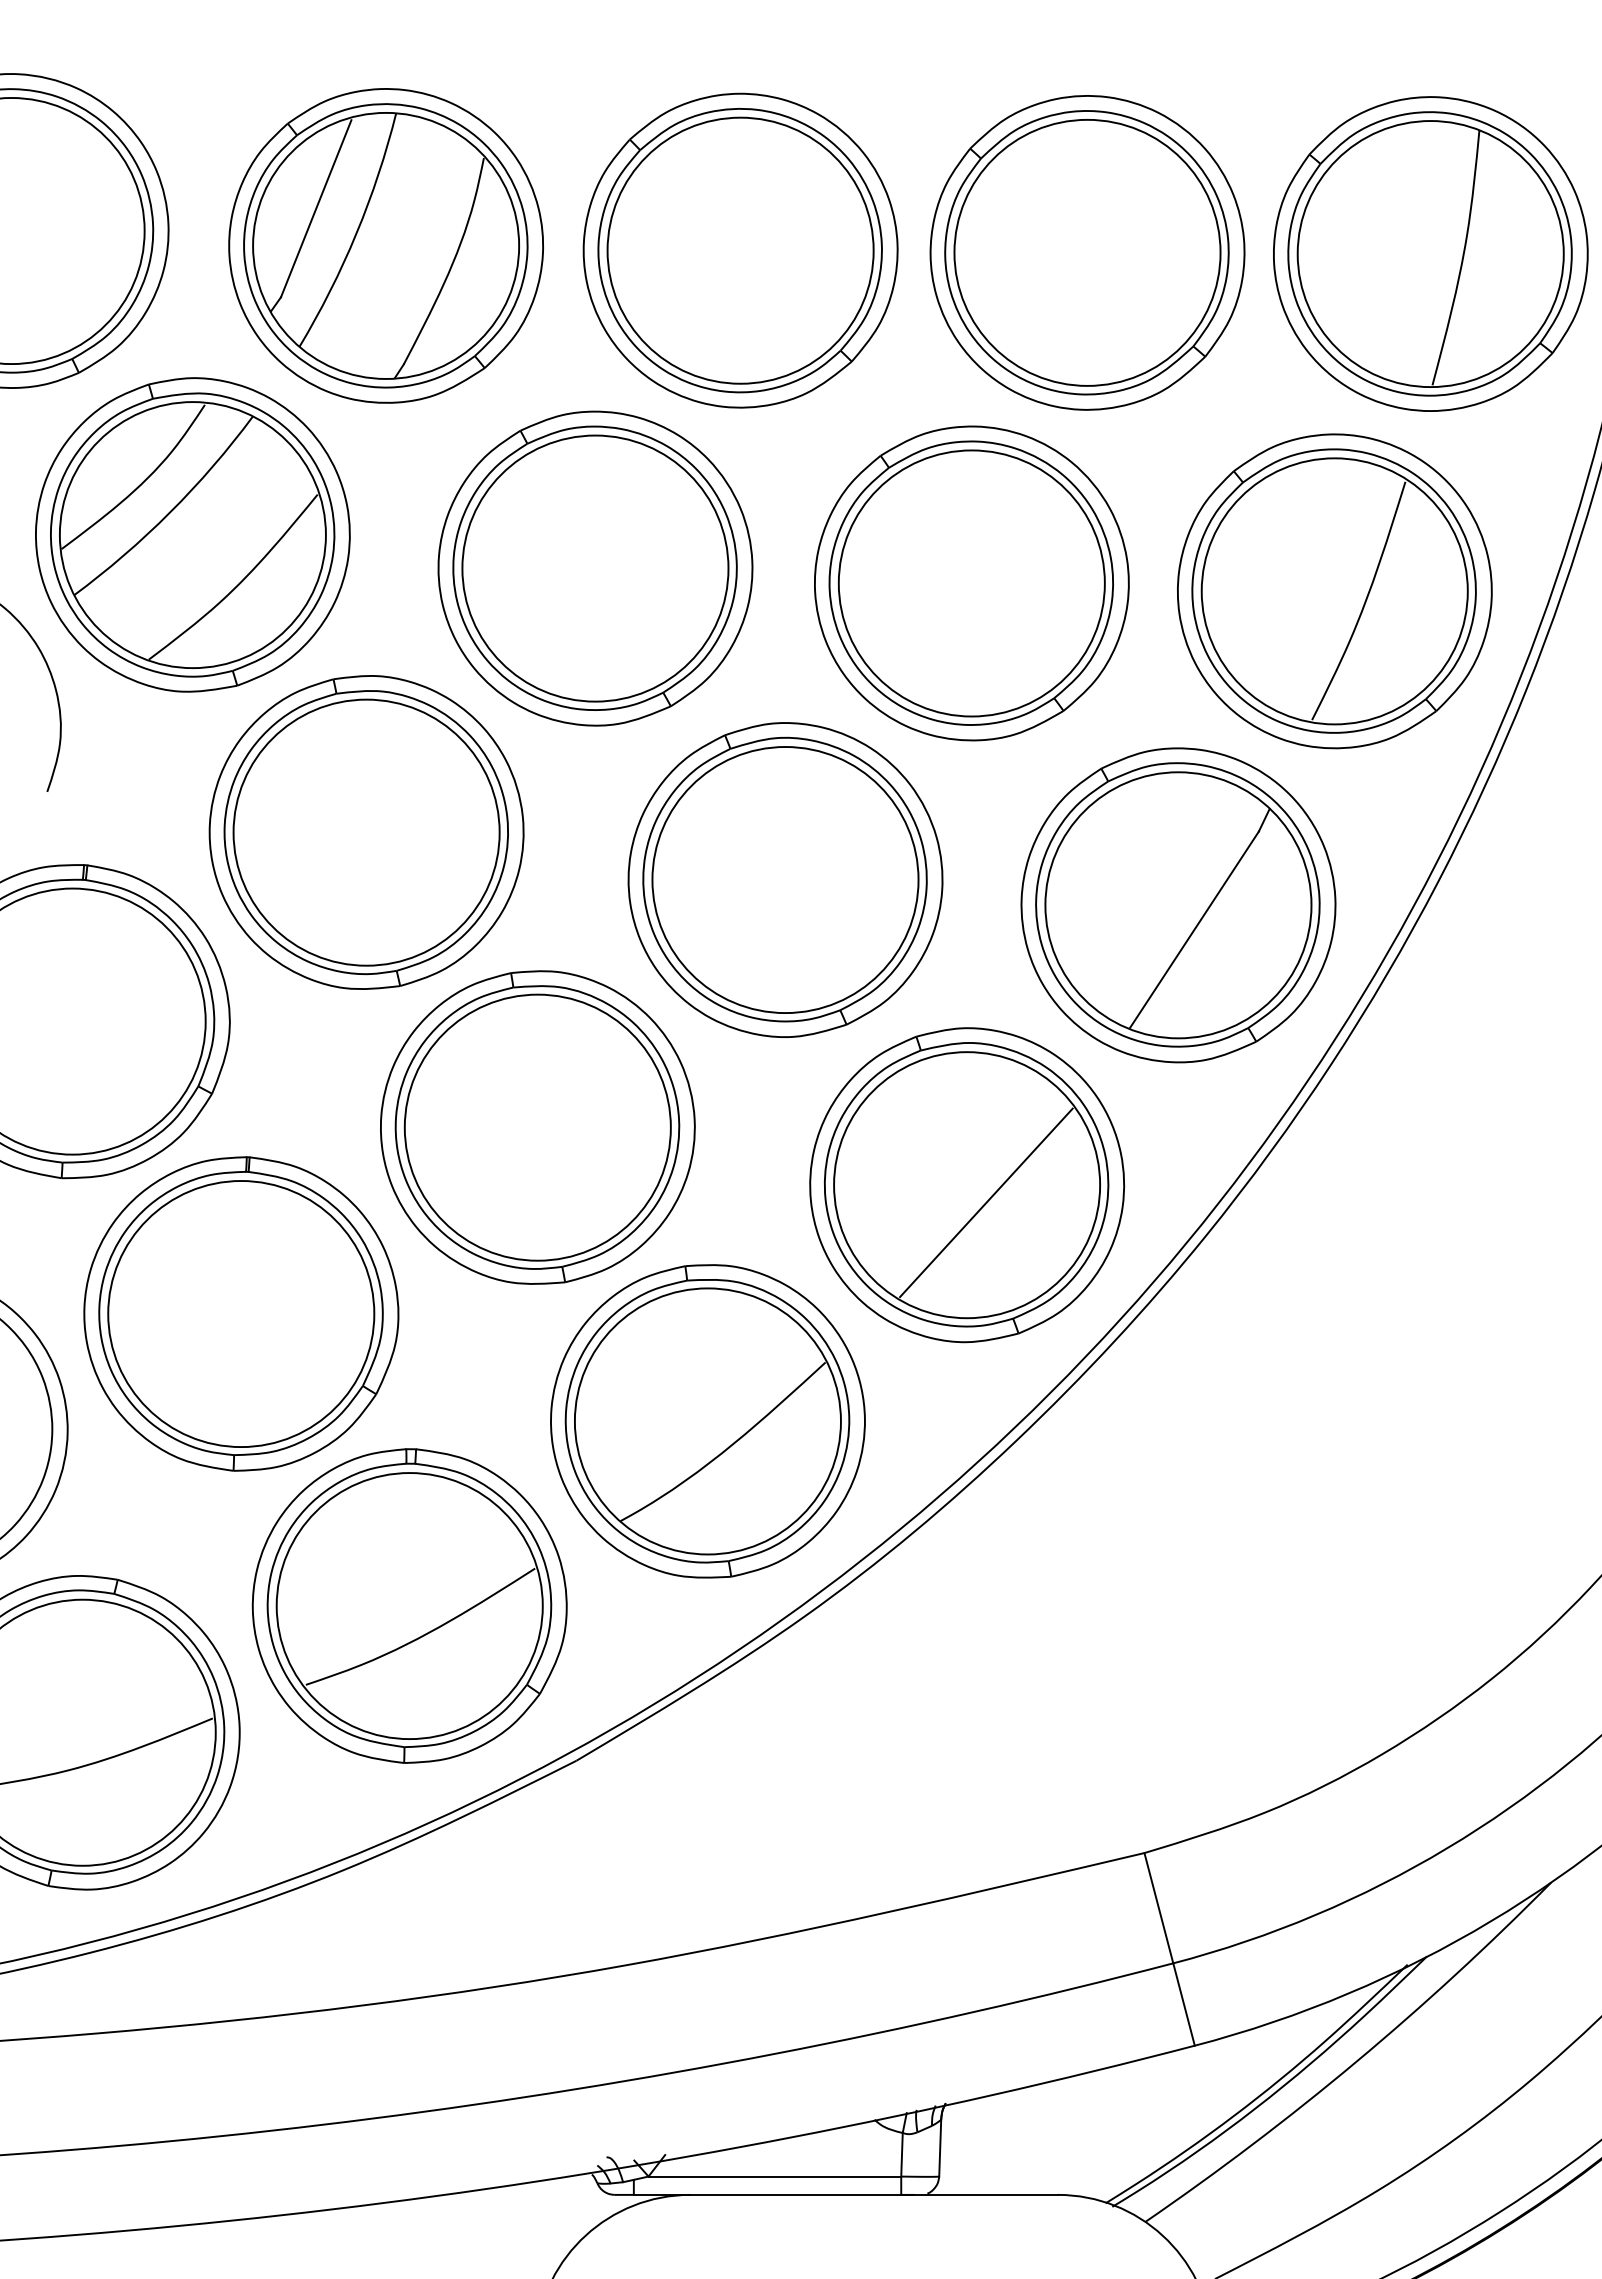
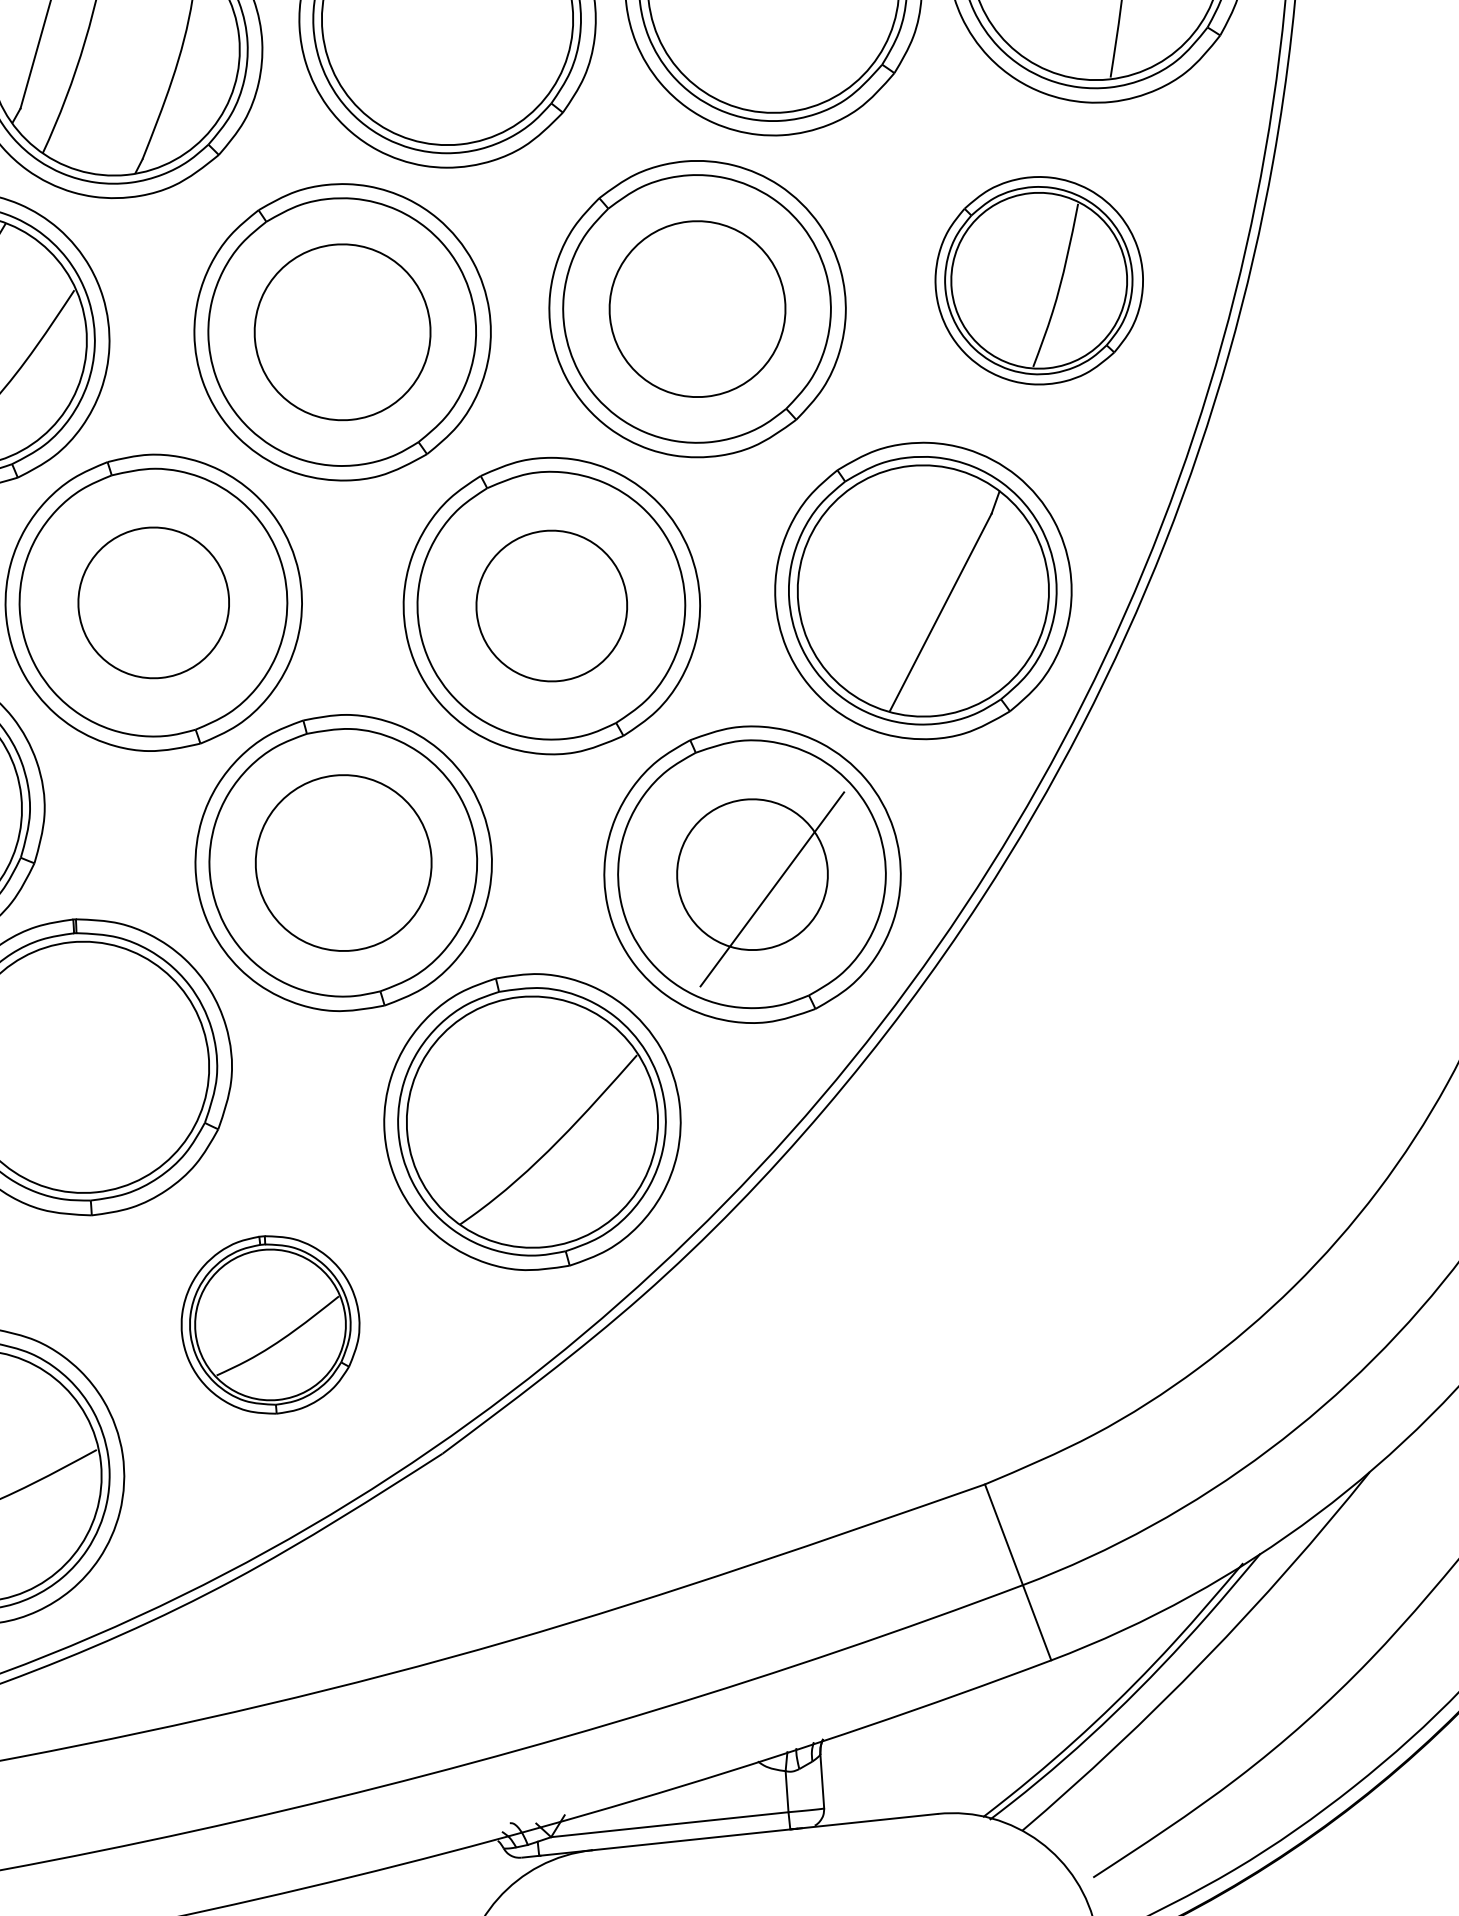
circle: (595, 568) -> (342, 332), size x0.7
circle: (971, 583) -> (697, 309), size x0.7
part: (1334, 591) -> (1038, 280), size x0.7
circle: (366, 832) -> (153, 602), size x0.6
circle: (785, 880) -> (551, 606), size x0.6
circle: (537, 1127) -> (343, 862), size x0.7
circle: (967, 1185) -> (752, 874), size x0.6
part: (409, 1605) -> (270, 1324), size x0.6

